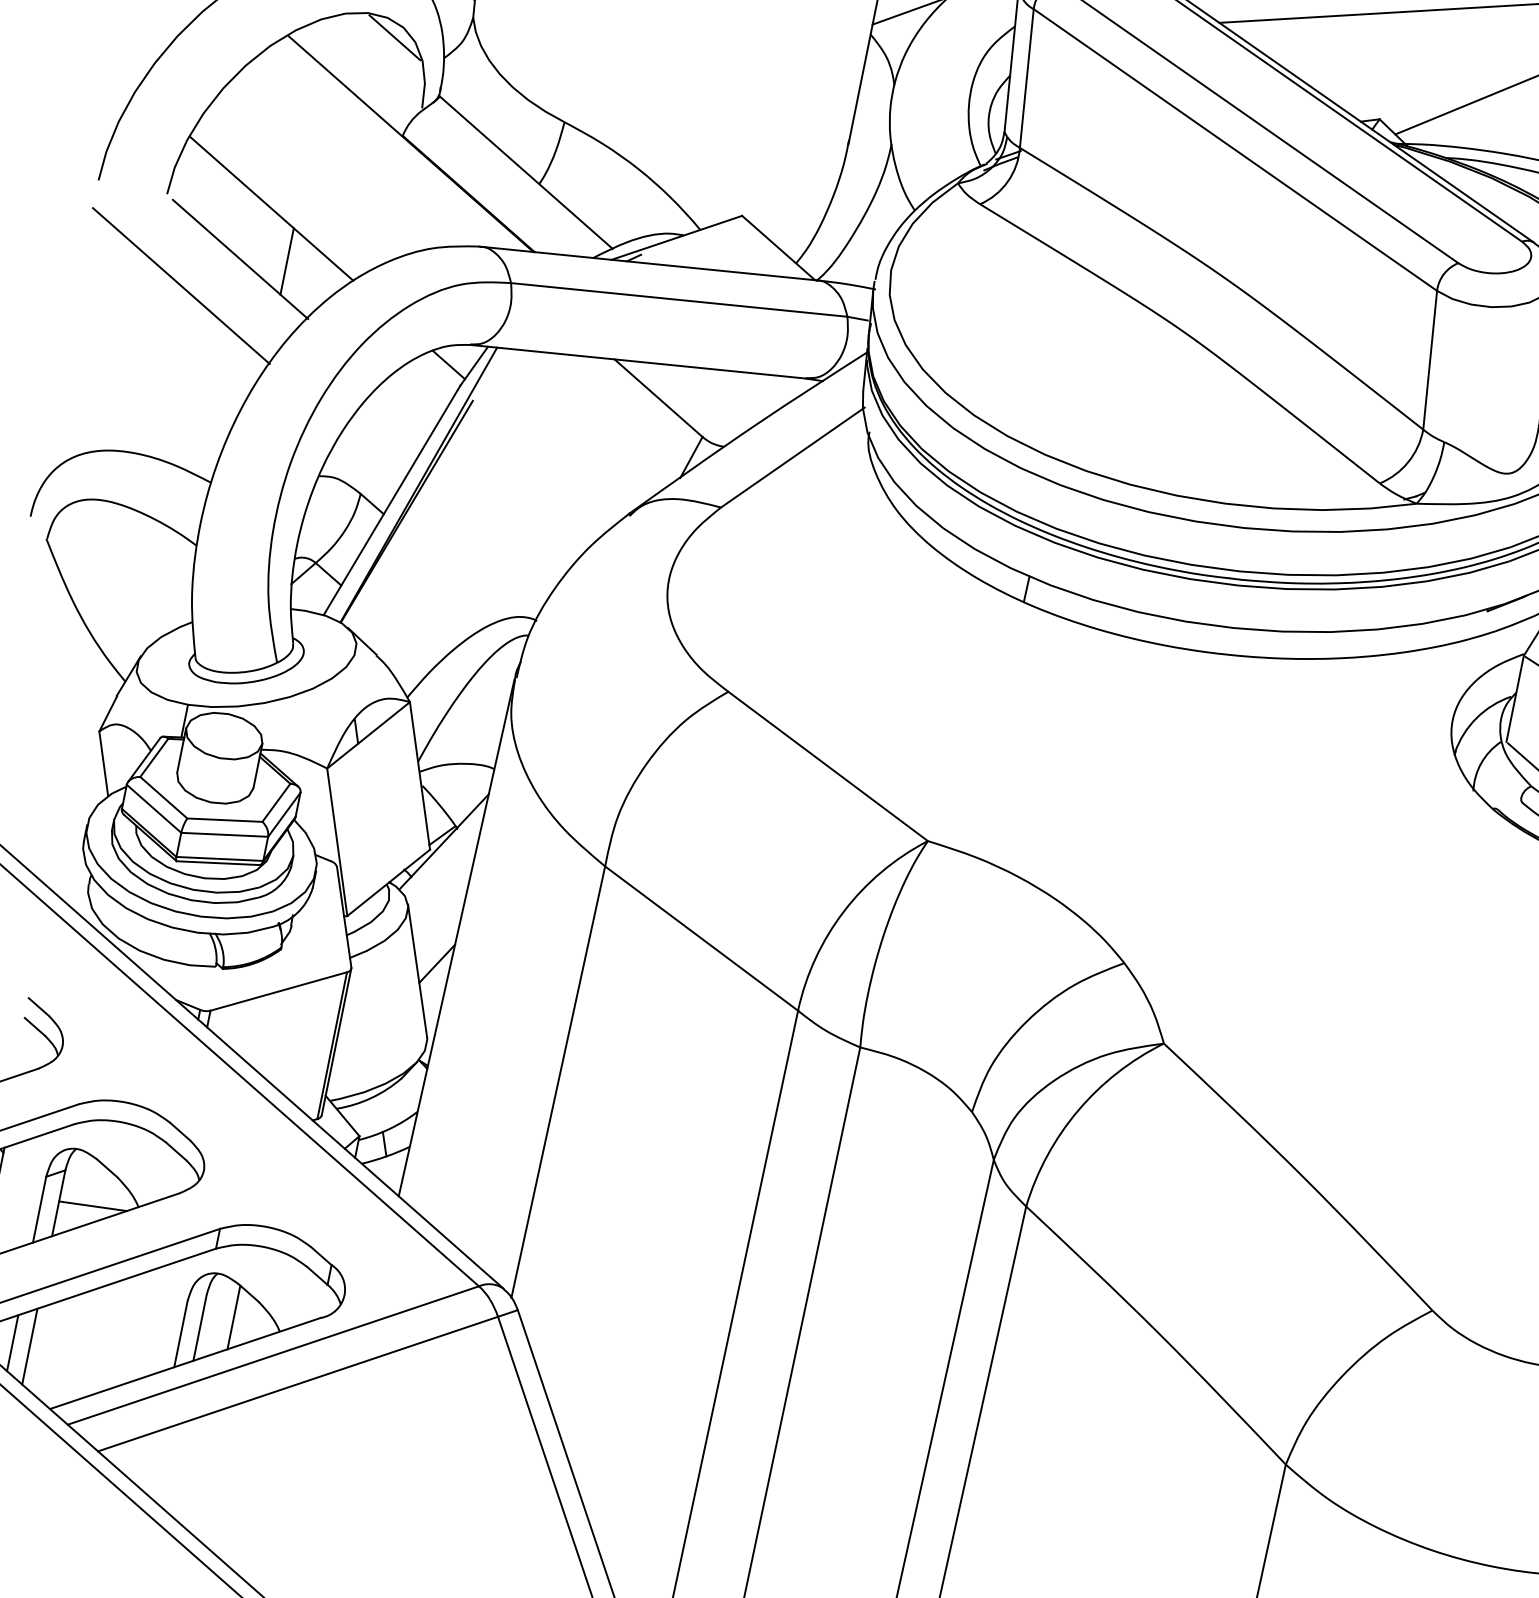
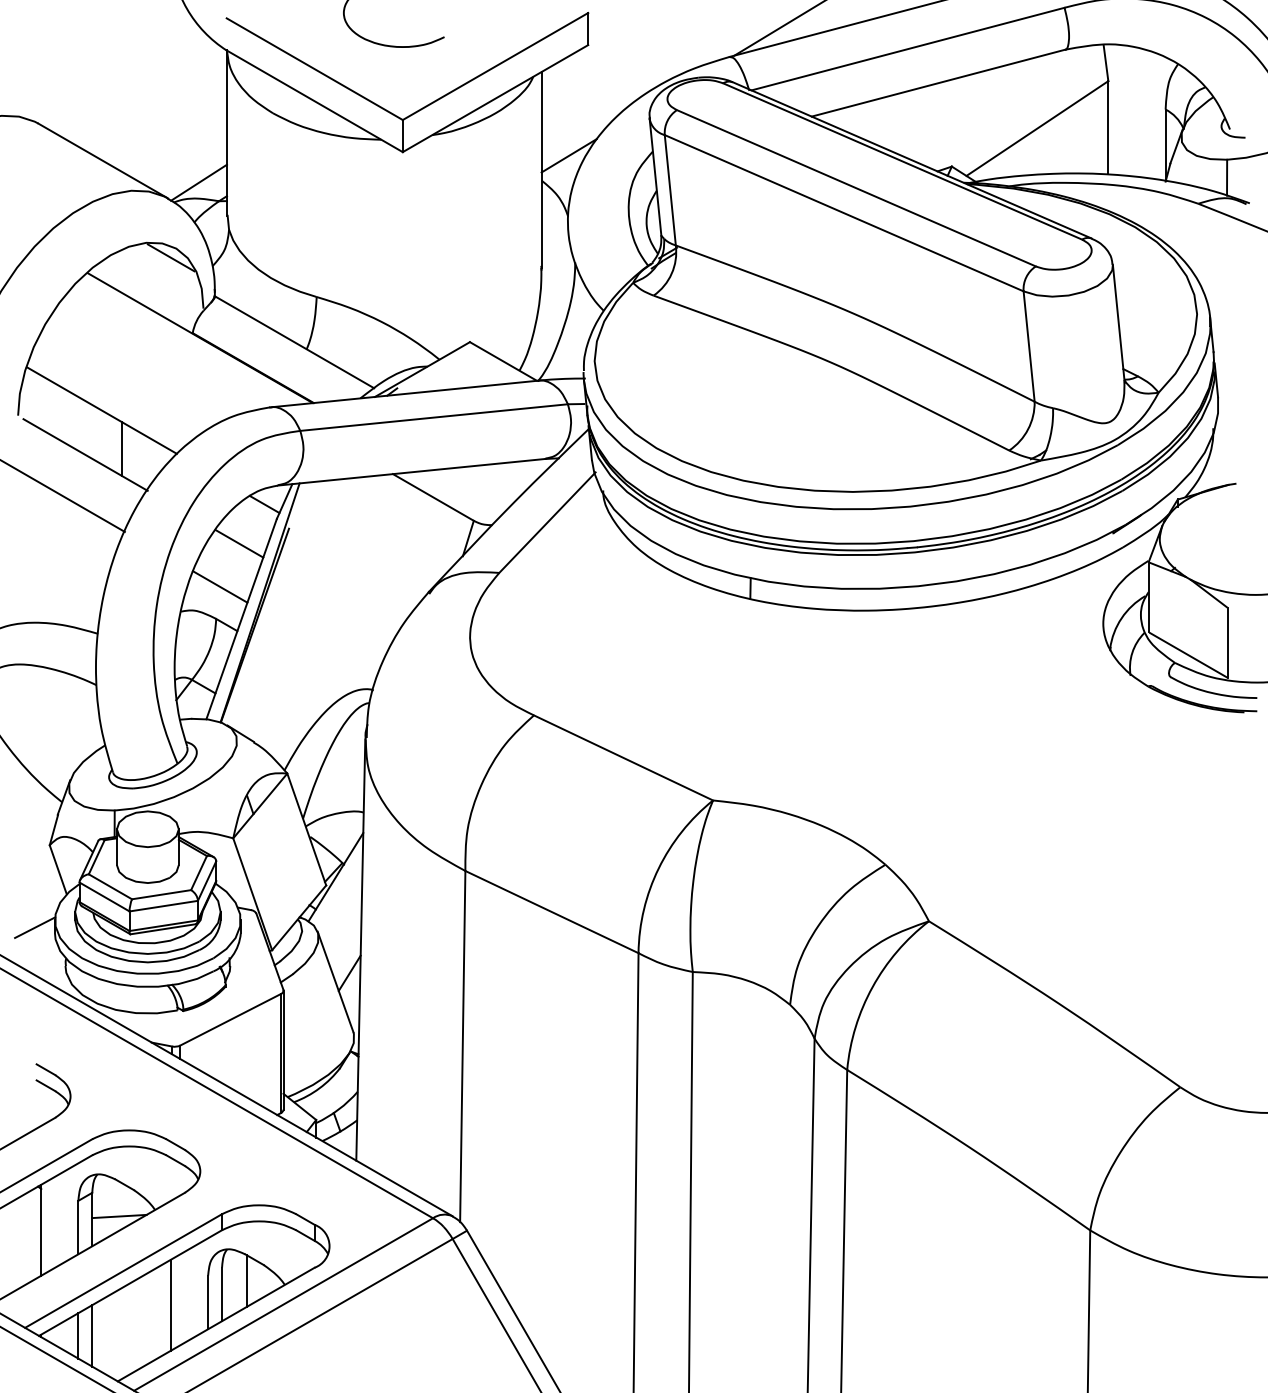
line: (408, 406) -> (239, 543), added
line: (372, 454) -> (219, 586), added
line: (61, 829) -> (35, 927), added
line: (135, 1327) -> (171, 1304), added

